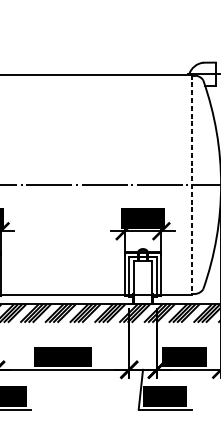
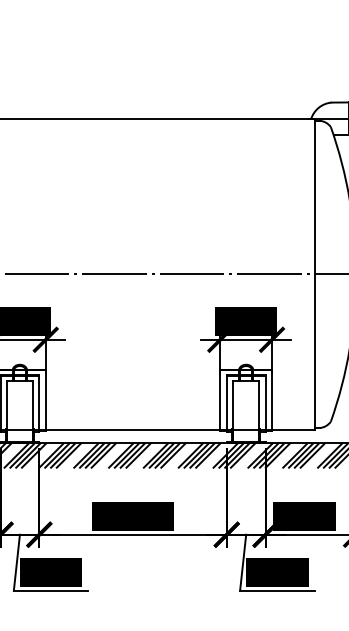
line: (191, 184) -> (314, 274), dashed -> solid

